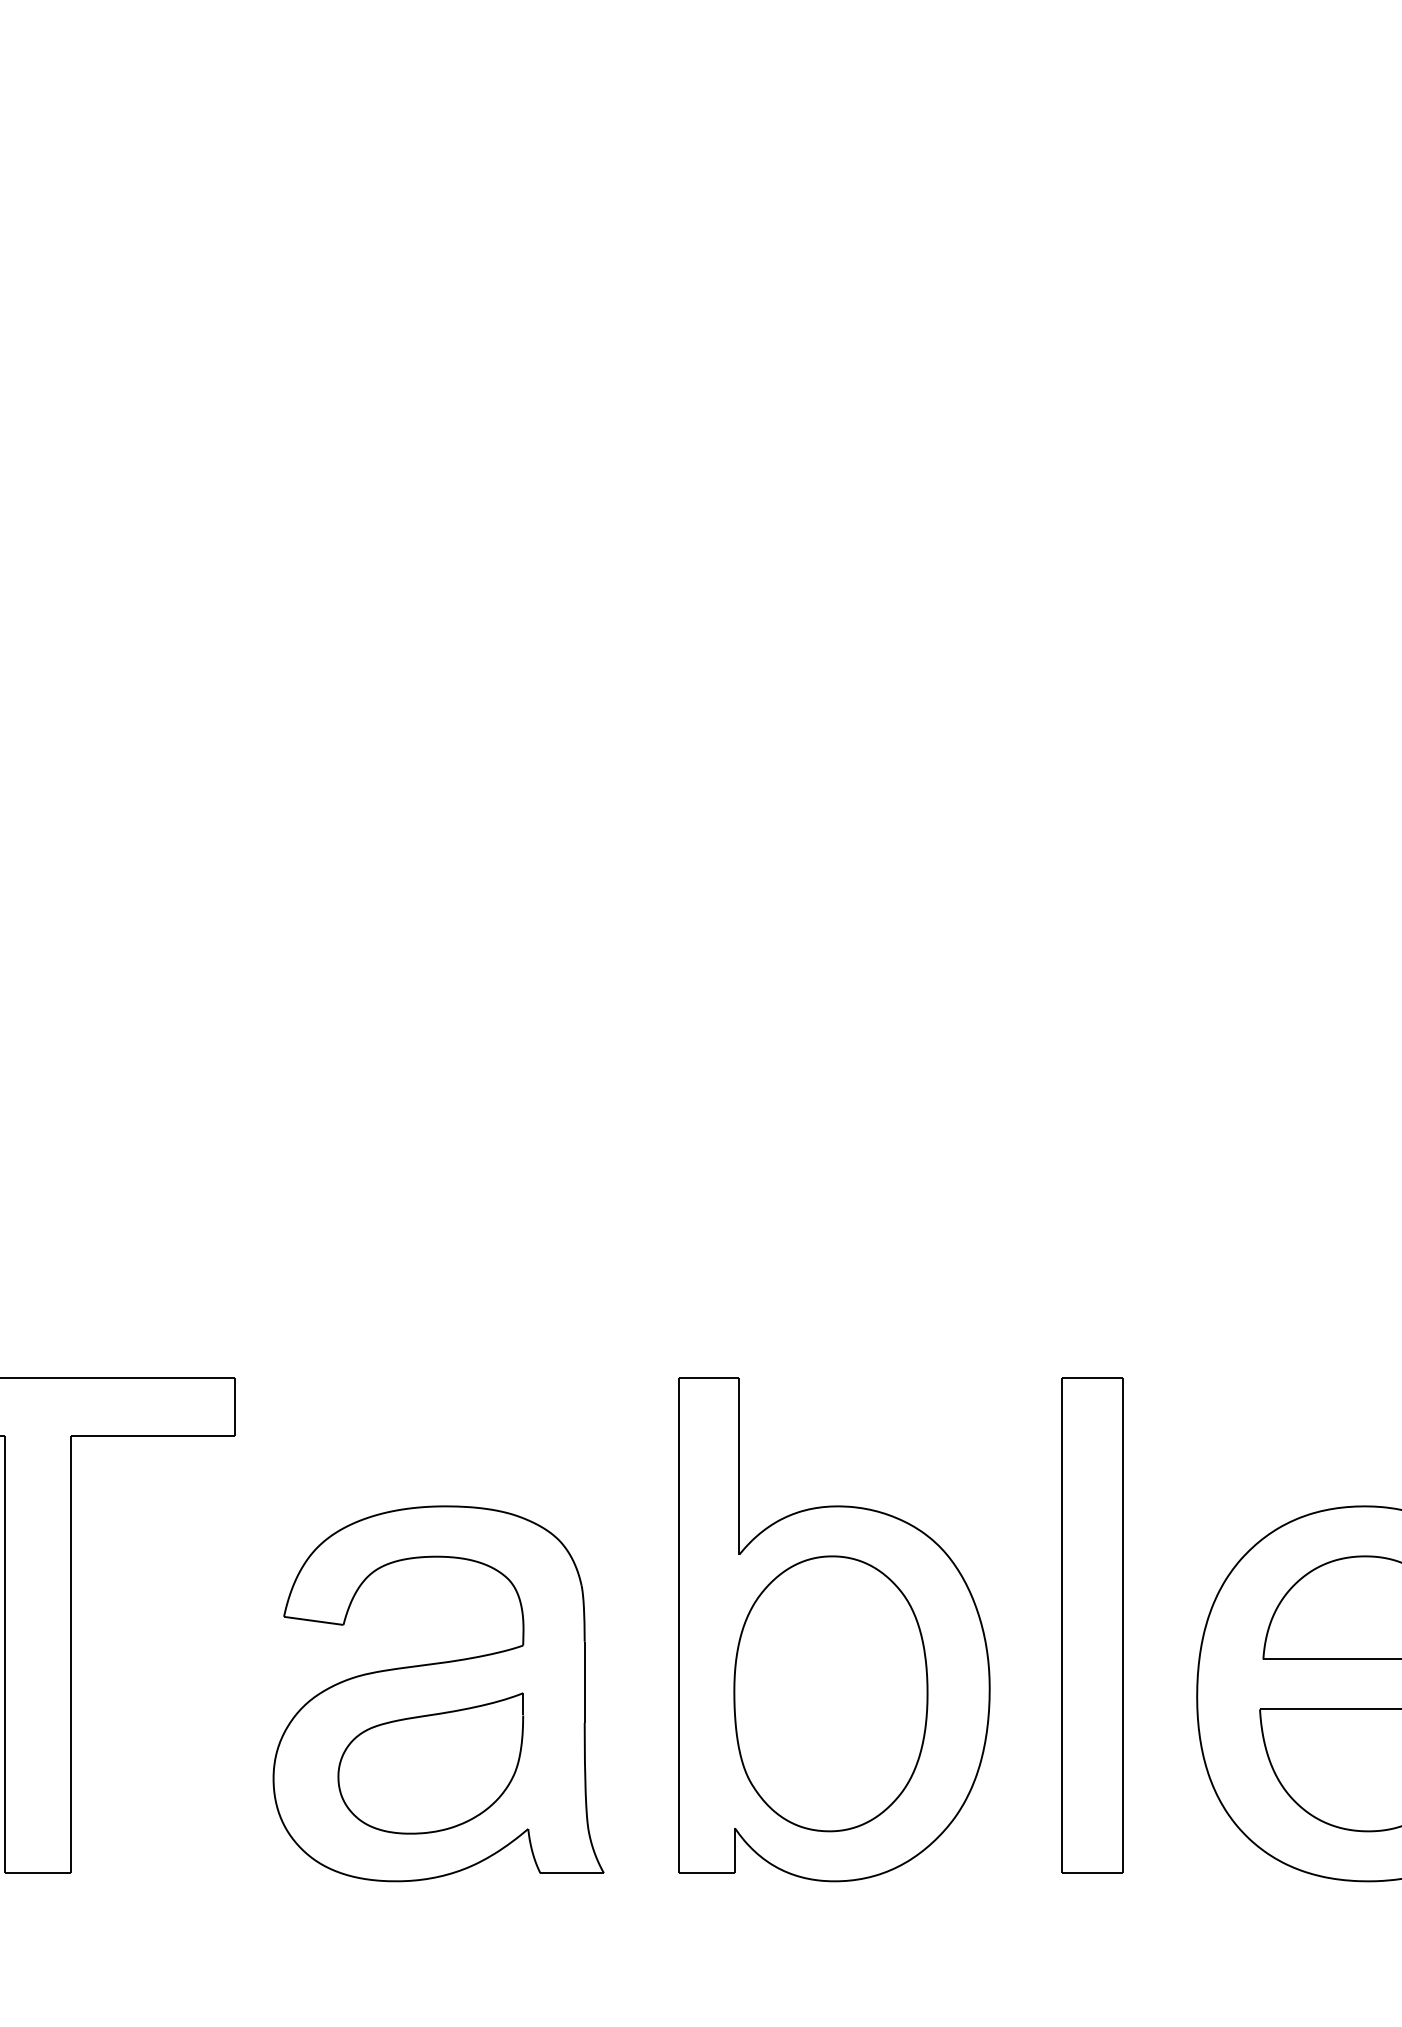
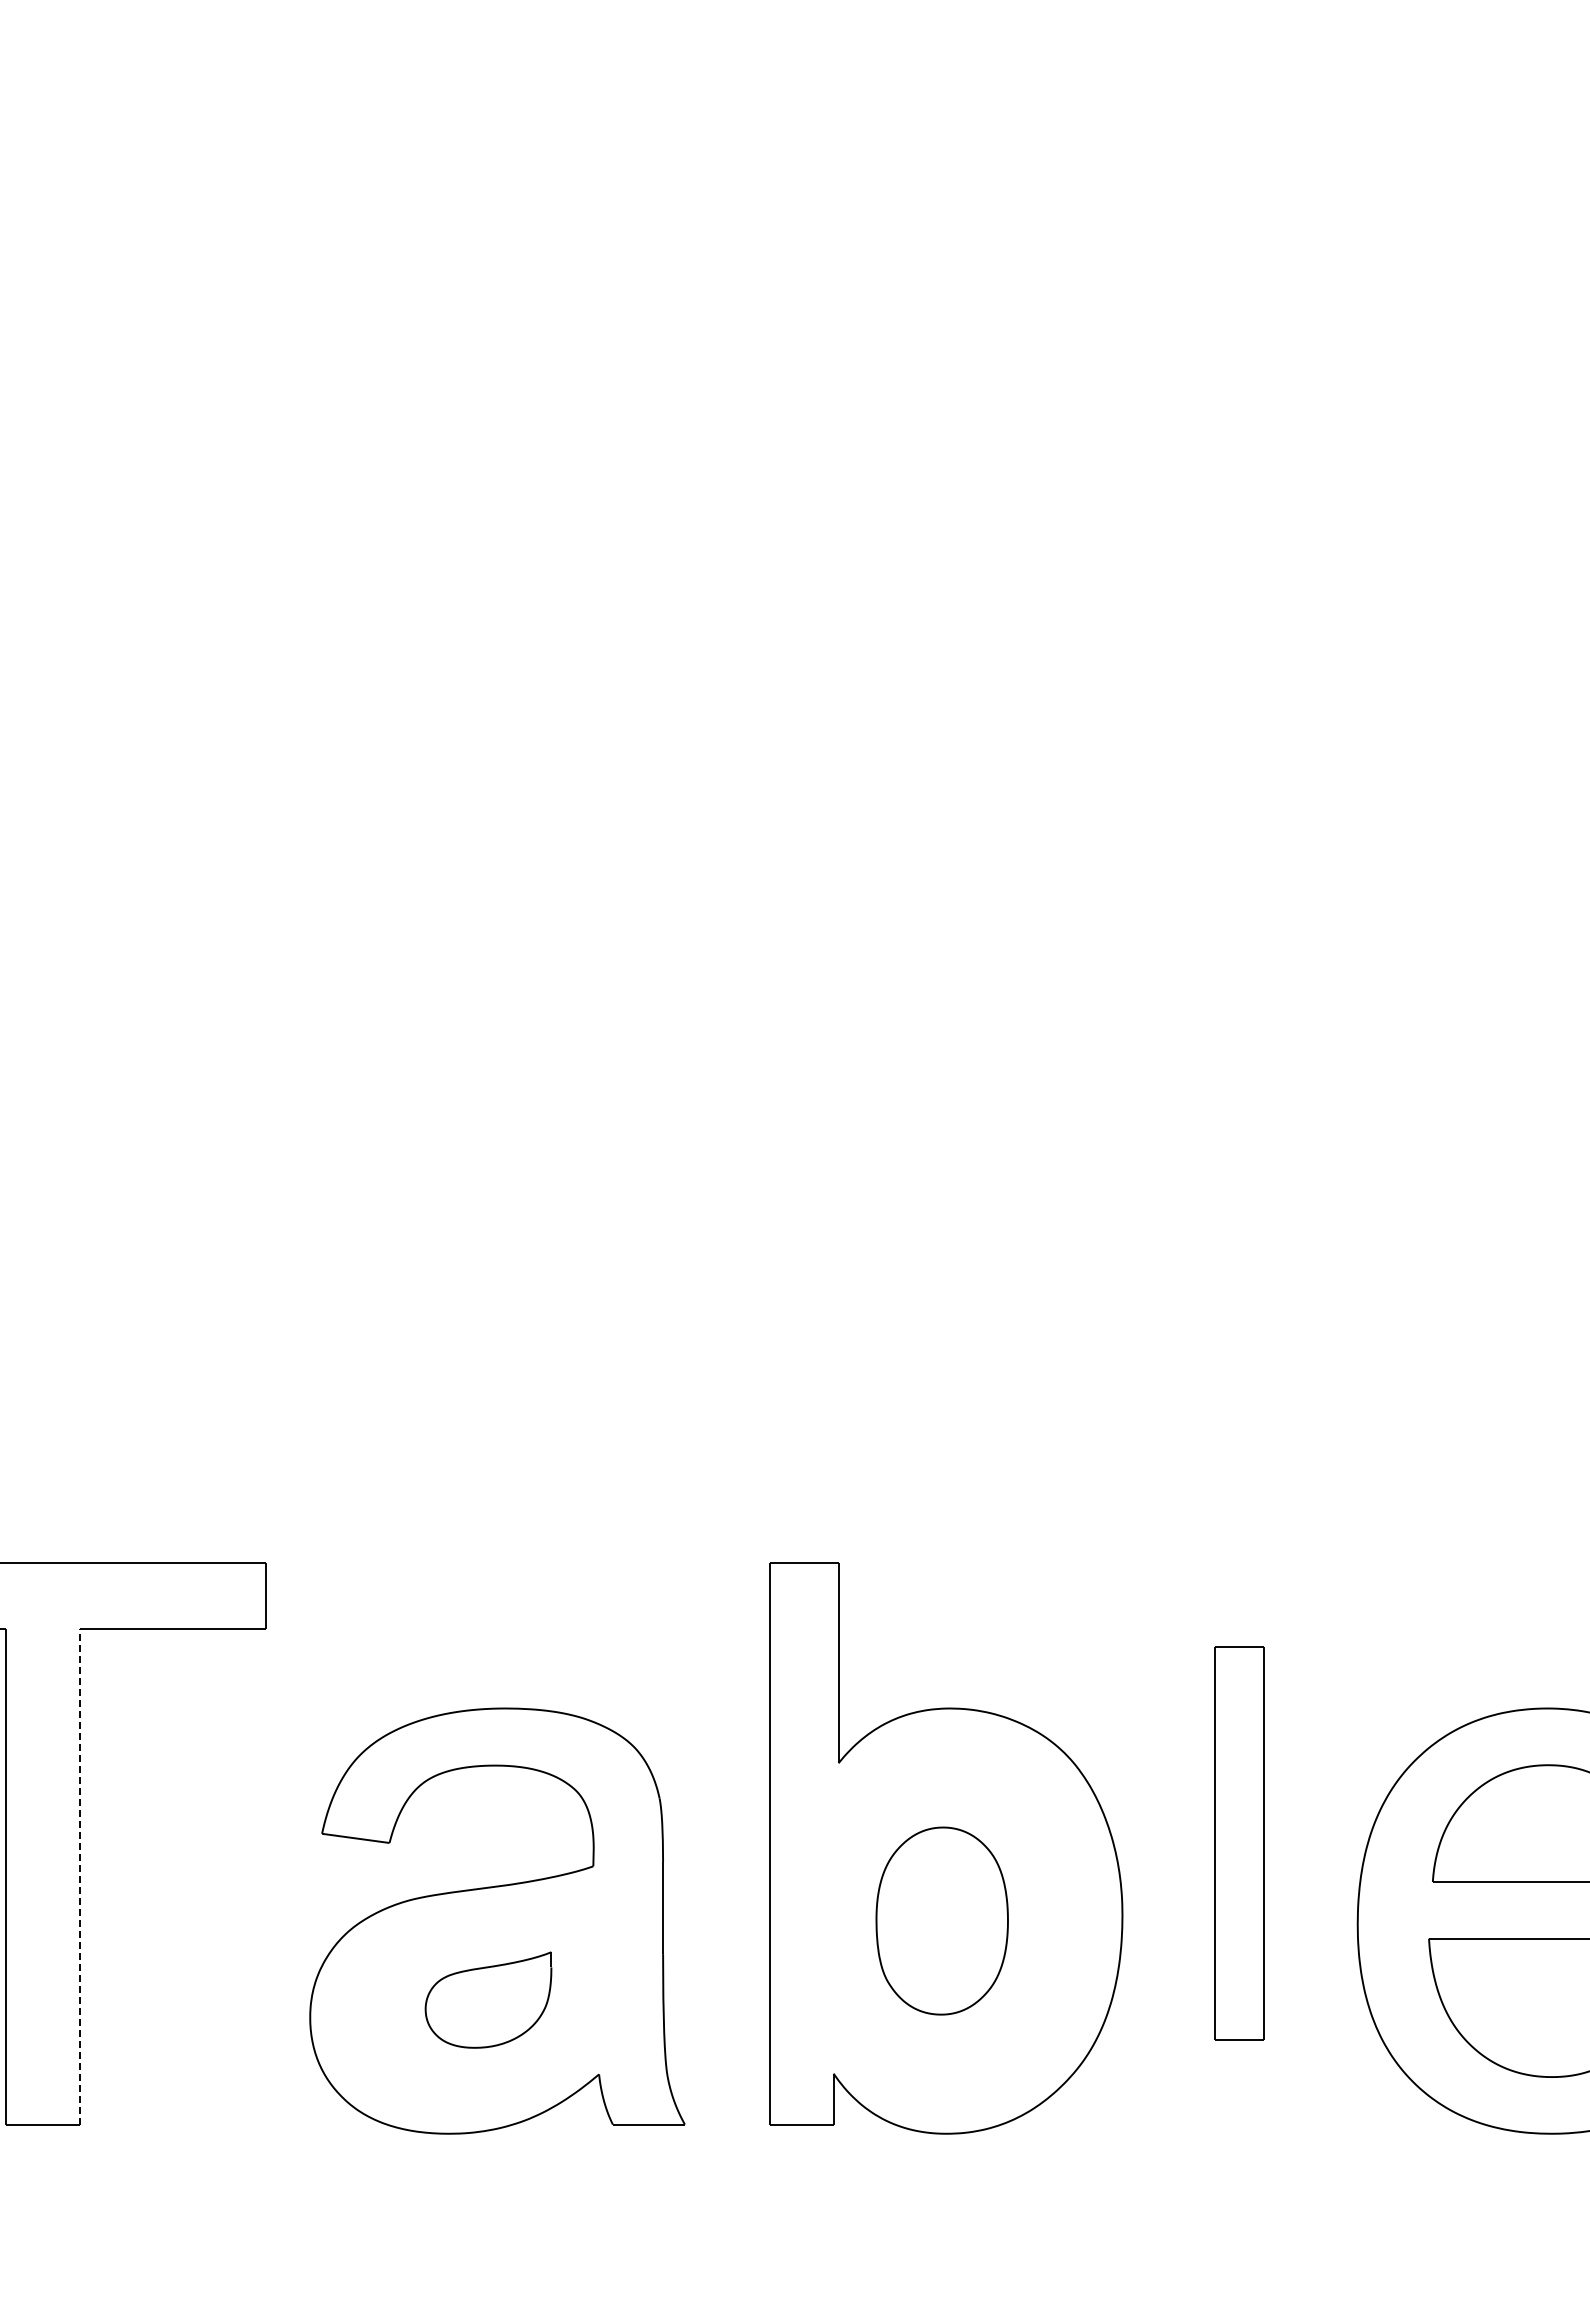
part: (1092, 1625) -> (1239, 1843), size x0.7
line: (71, 1654) -> (80, 1876), solid -> dashed
part: (830, 1693) -> (941, 1920), size x0.6
part: (430, 1762) -> (488, 1999), size x0.6

